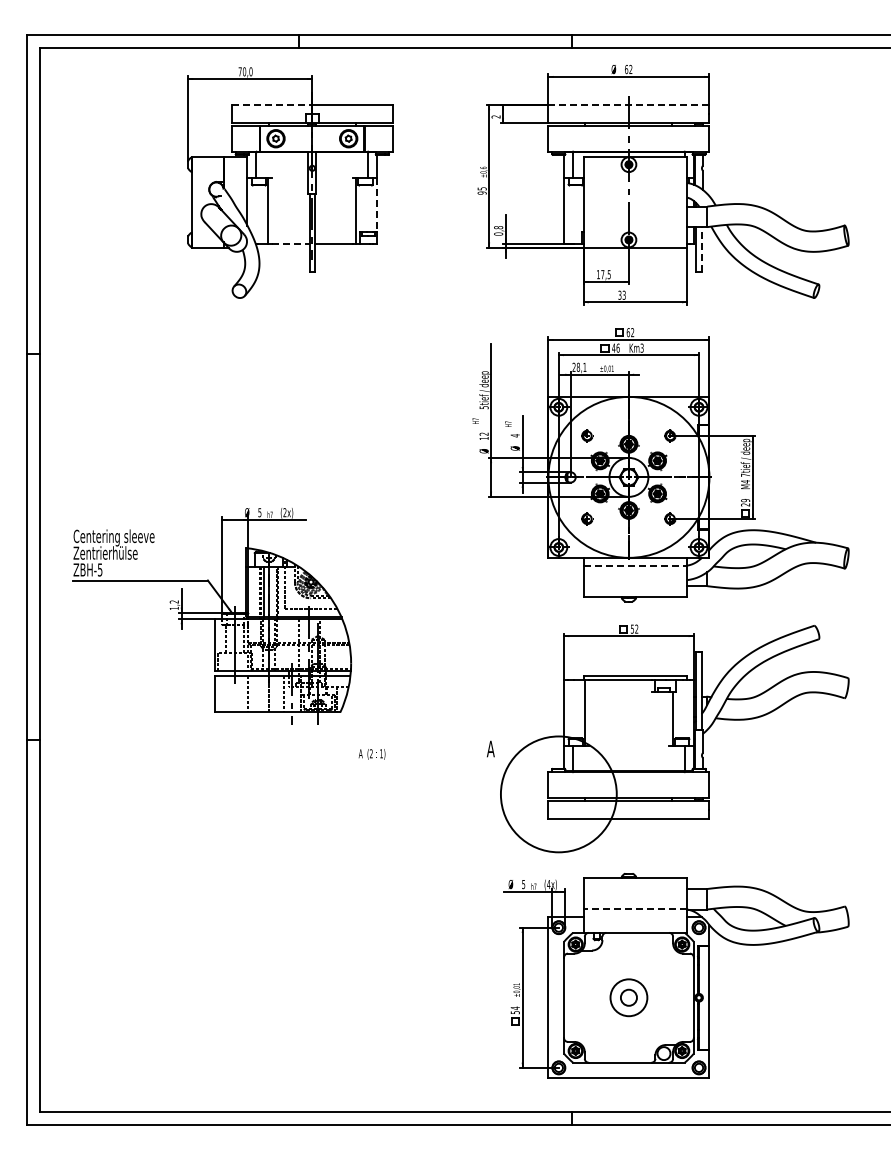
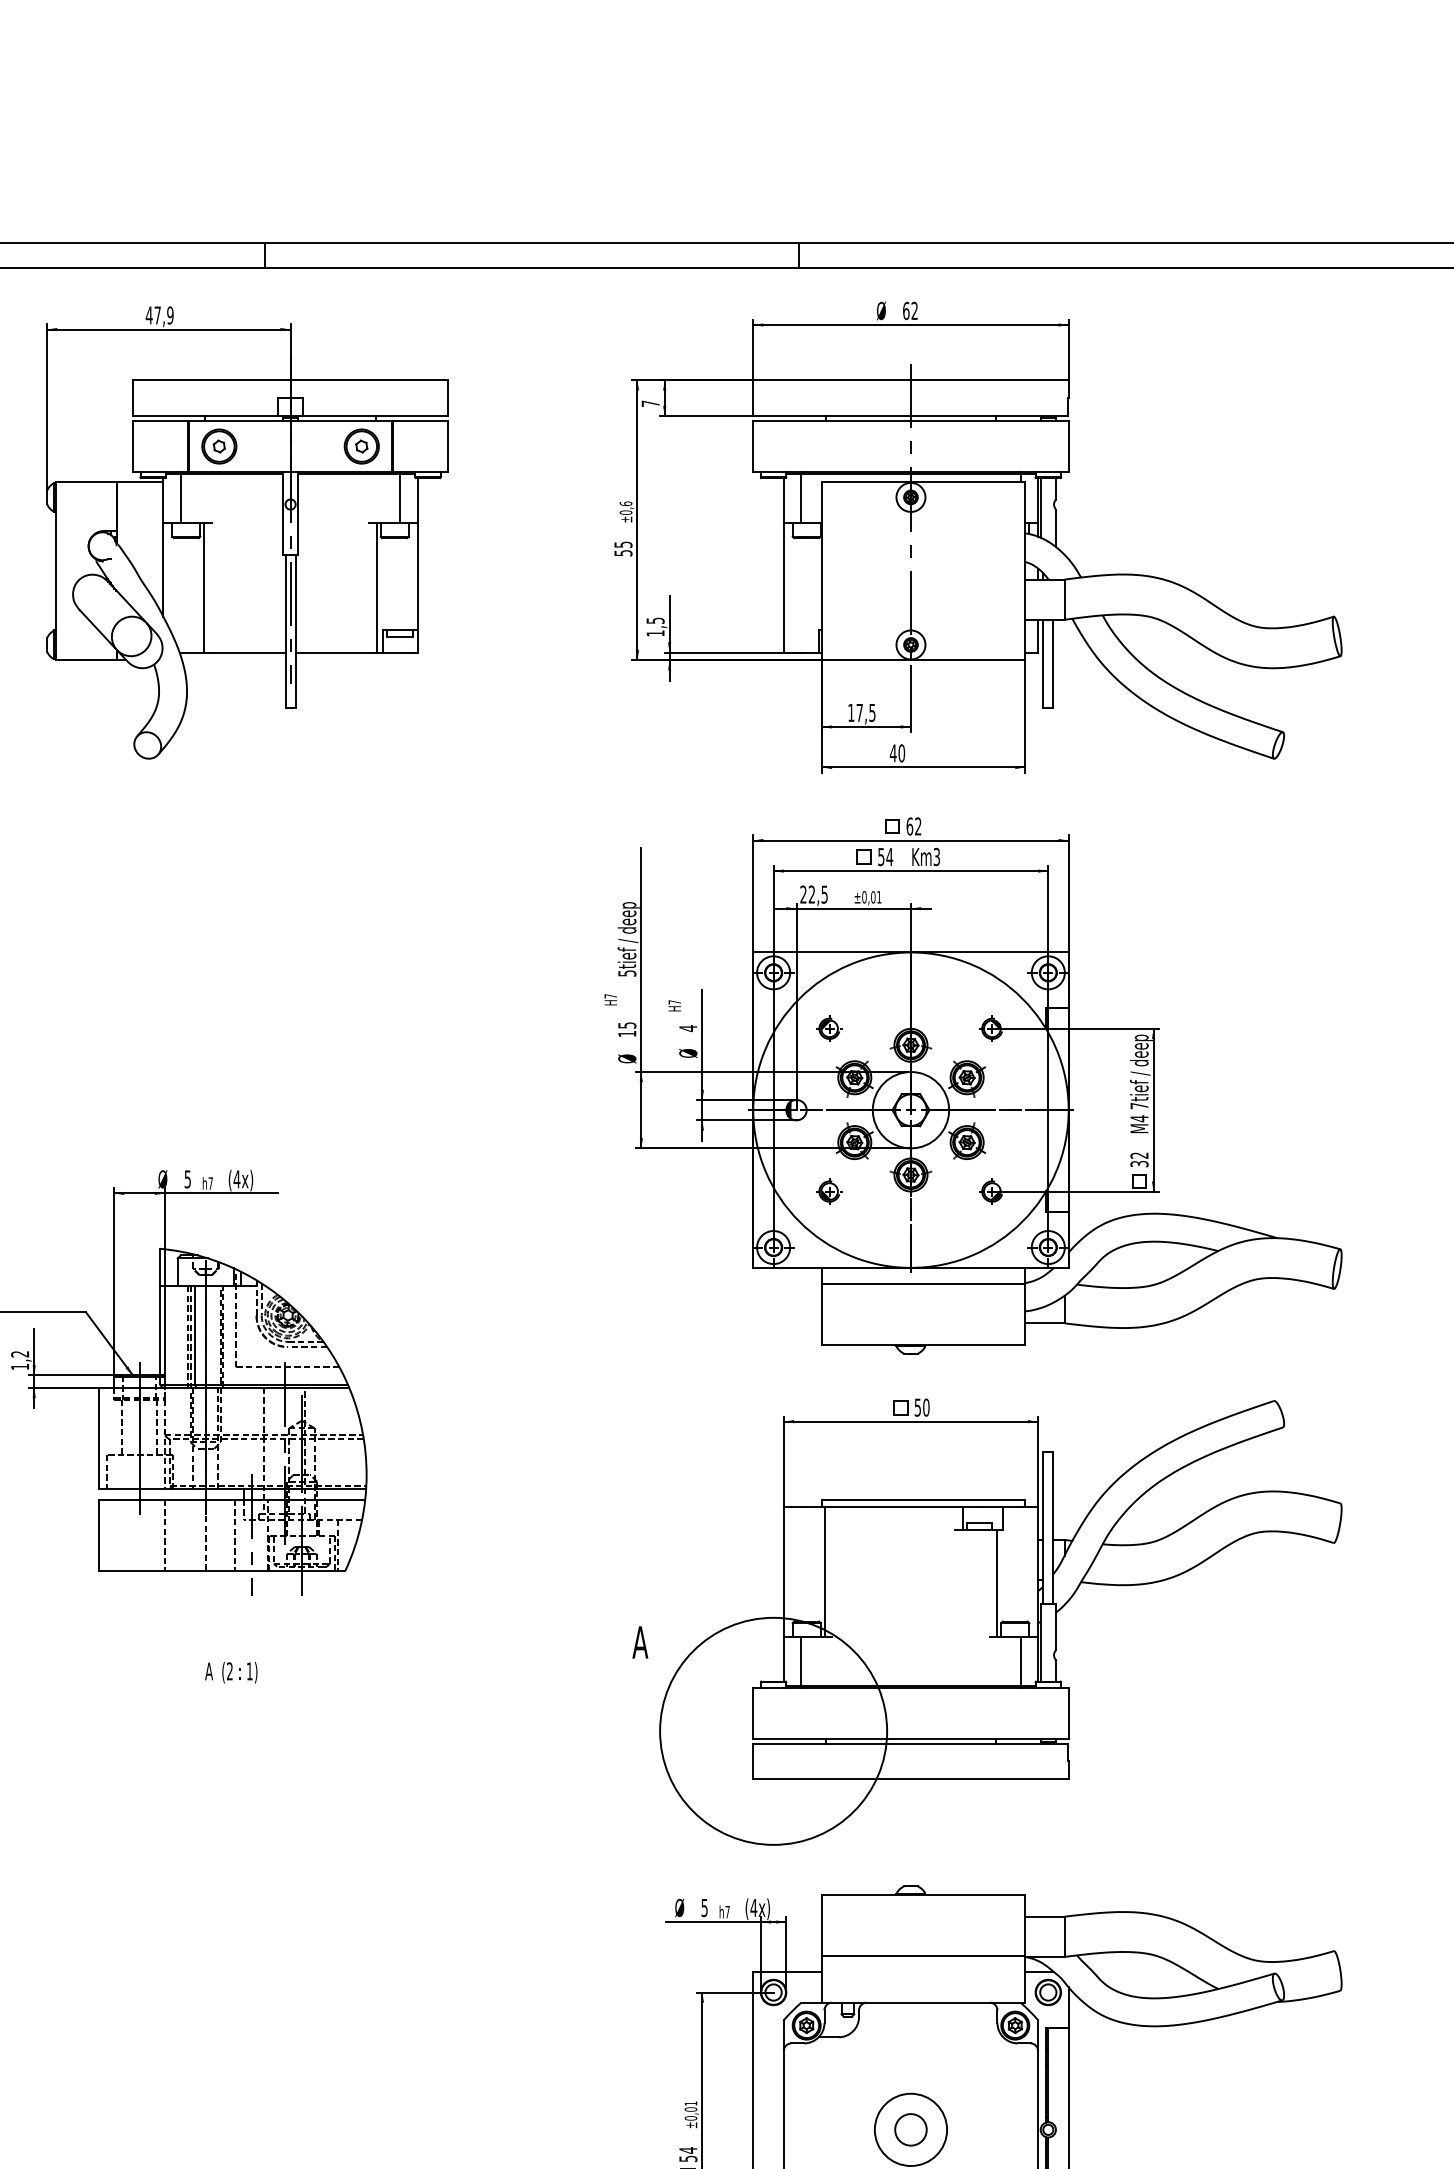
text: (245, 71) -> (159, 314), 70,0 -> 47,9
line: (272, 104) -> (212, 379), dashed -> solid
line: (629, 104) -> (912, 379), dashed -> solid
text: (495, 116) -> (649, 403), 2 -> 7
text: (481, 192) -> (622, 551), 95 -> 55
line: (377, 205) -> (418, 577), dashed -> solid
text: (498, 230) -> (655, 626), 0,8 -> 1,5
line: (290, 243) -> (247, 651), dashed -> solid
line: (701, 249) -> (1053, 663), dashed -> solid
text: (621, 294) -> (896, 751), 33 -> 40
text: (615, 347) -> (884, 855), 46 -> 54
text: (581, 366) -> (817, 892), 28,1 -> 22,5
text: (483, 433) -> (625, 1024), 12 -> 15
text: (745, 502) -> (1139, 1159), 29 -> 32
text: (284, 512) -> (236, 1178), (2x) -> (4x)
line: (635, 566) -> (923, 1284), dashed -> solid
text: (636, 628) -> (925, 1406), 52 -> 50
text: (371, 754) -> (230, 1672), moved
line: (635, 908) -> (923, 1954), dashed -> solid

